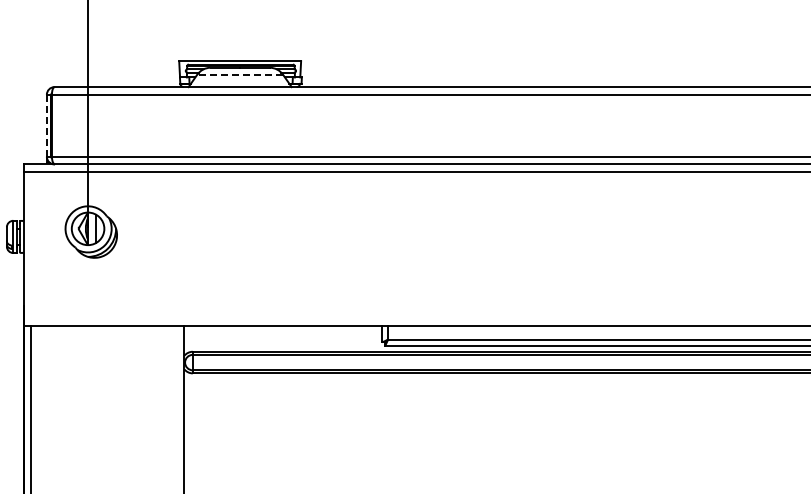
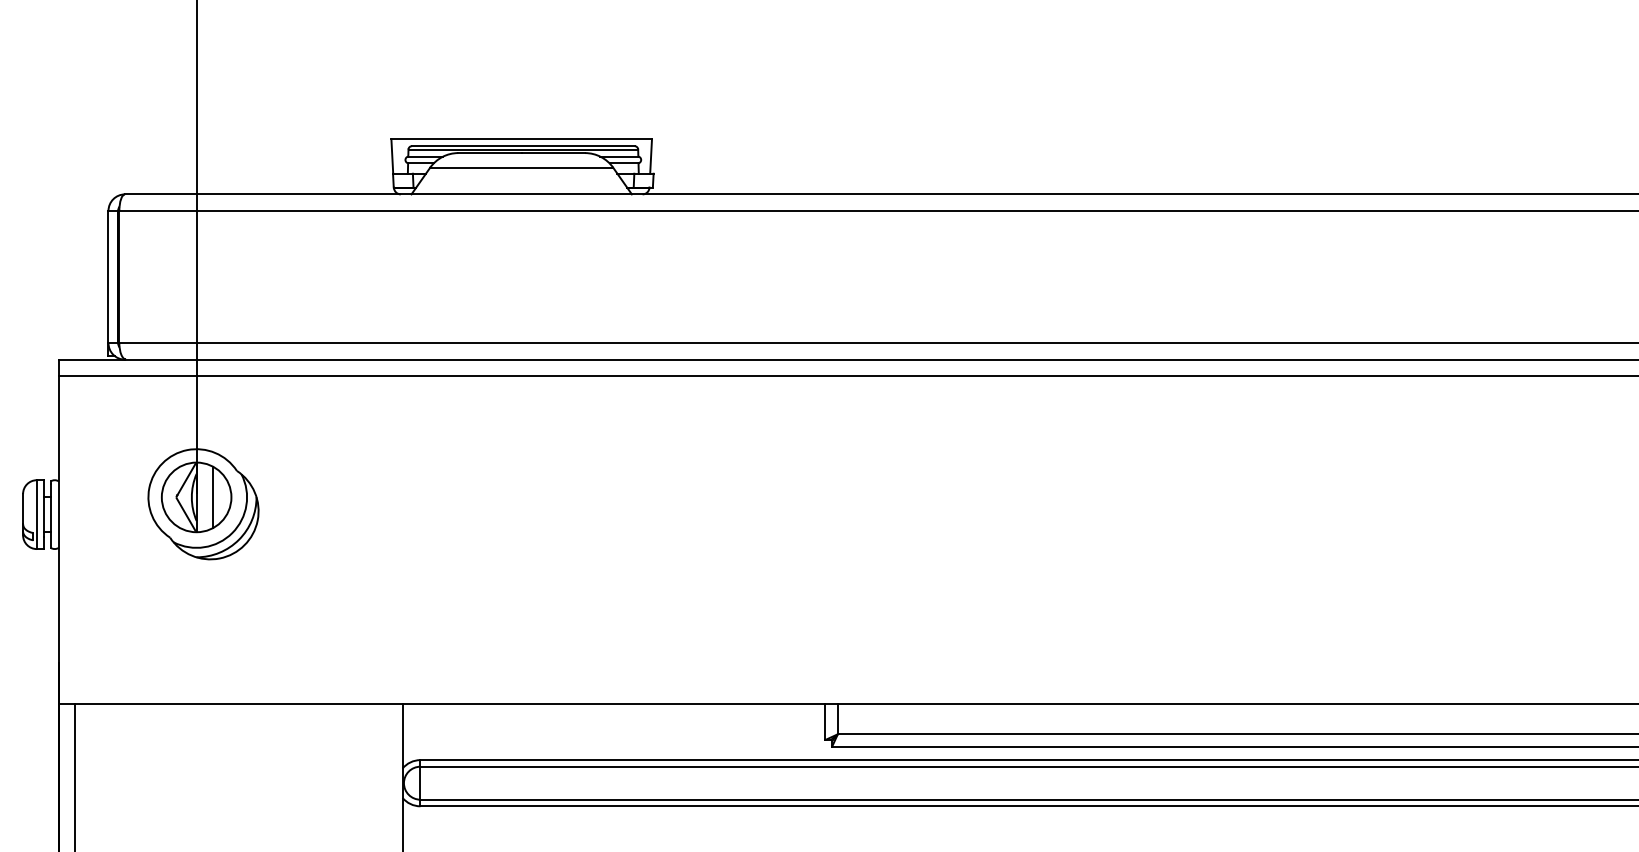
line: (240, 74) -> (522, 167), dashed -> solid
line: (46, 125) -> (107, 276), dashed -> solid

